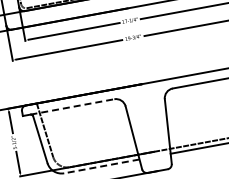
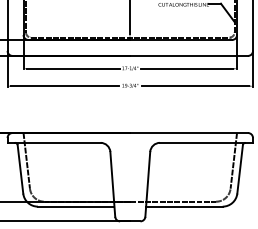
line: (71, 106) -> (57, 142), dashed -> solid
line: (101, 166) -> (75, 206), dashed -> solid

